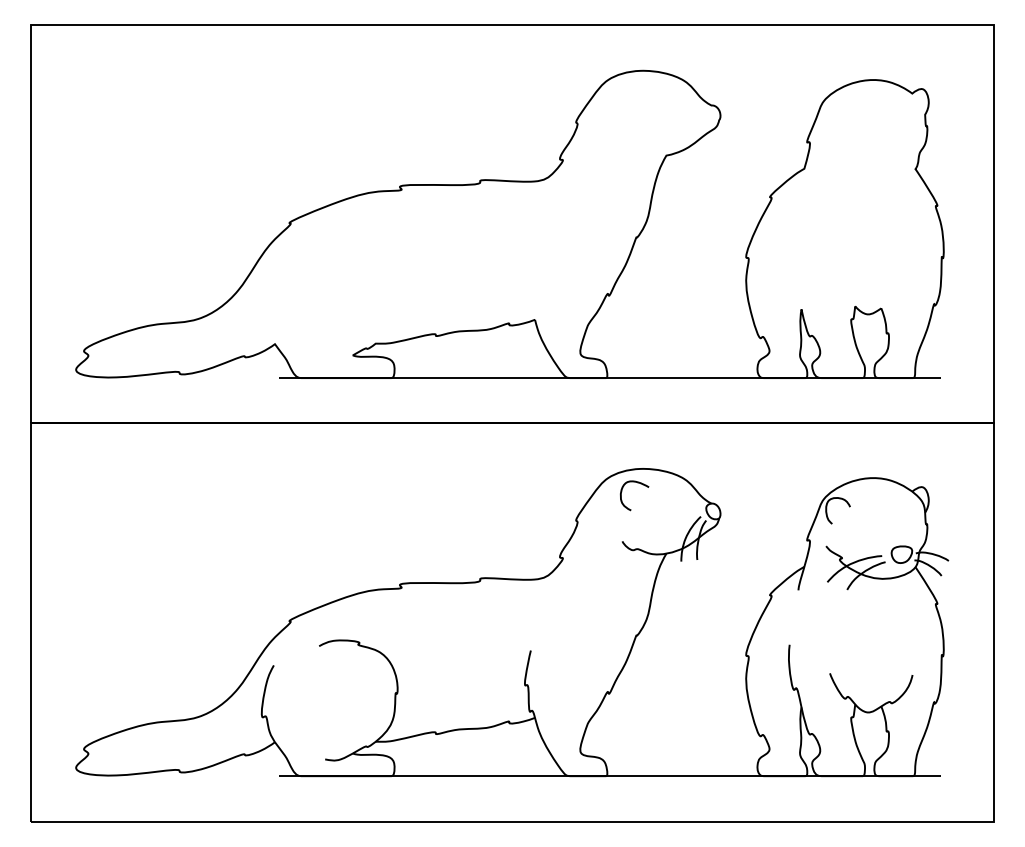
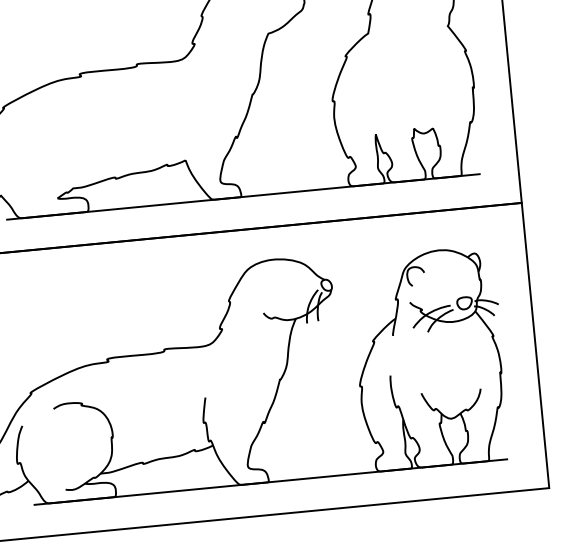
curve: (637, 483) -> (270, 270), removed

